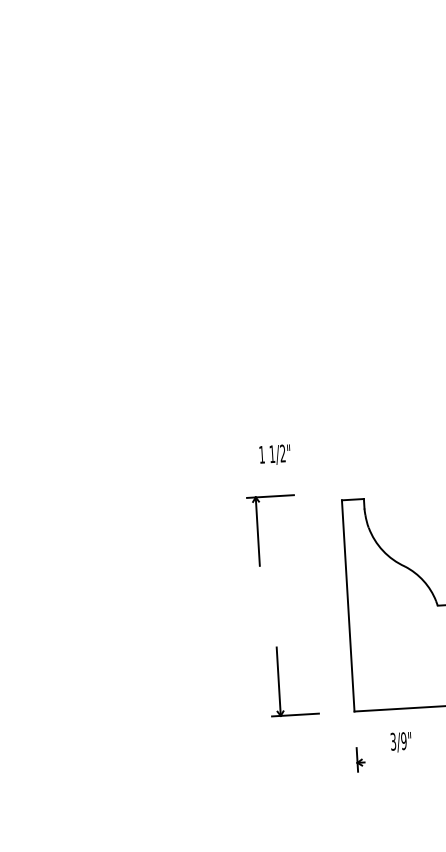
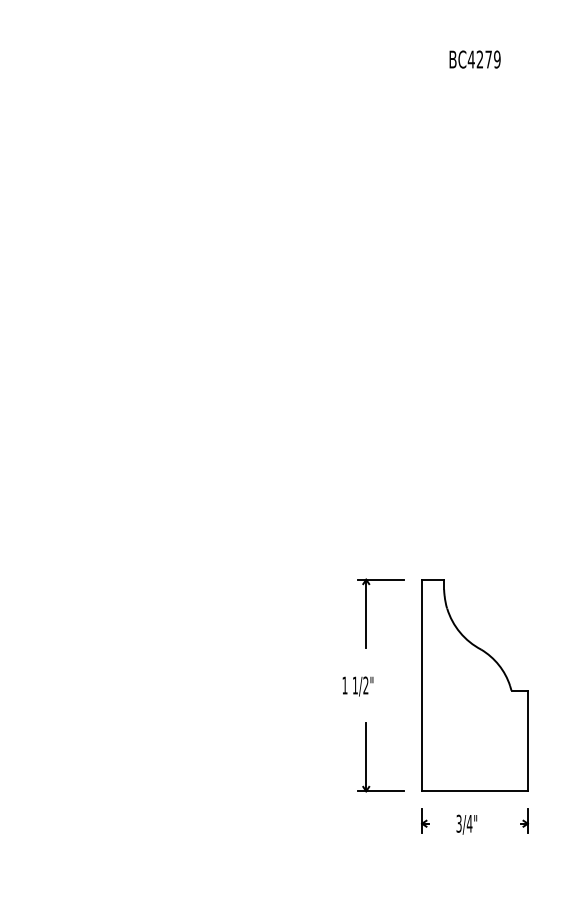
text: (274, 455) -> (357, 686), moved
part: (258, 531) -> (366, 613), moved
part: (279, 682) -> (366, 757), moved
text: (403, 740) -> (469, 823), 3/9" -> 3/4"
part: (360, 759) -> (425, 820), moved

